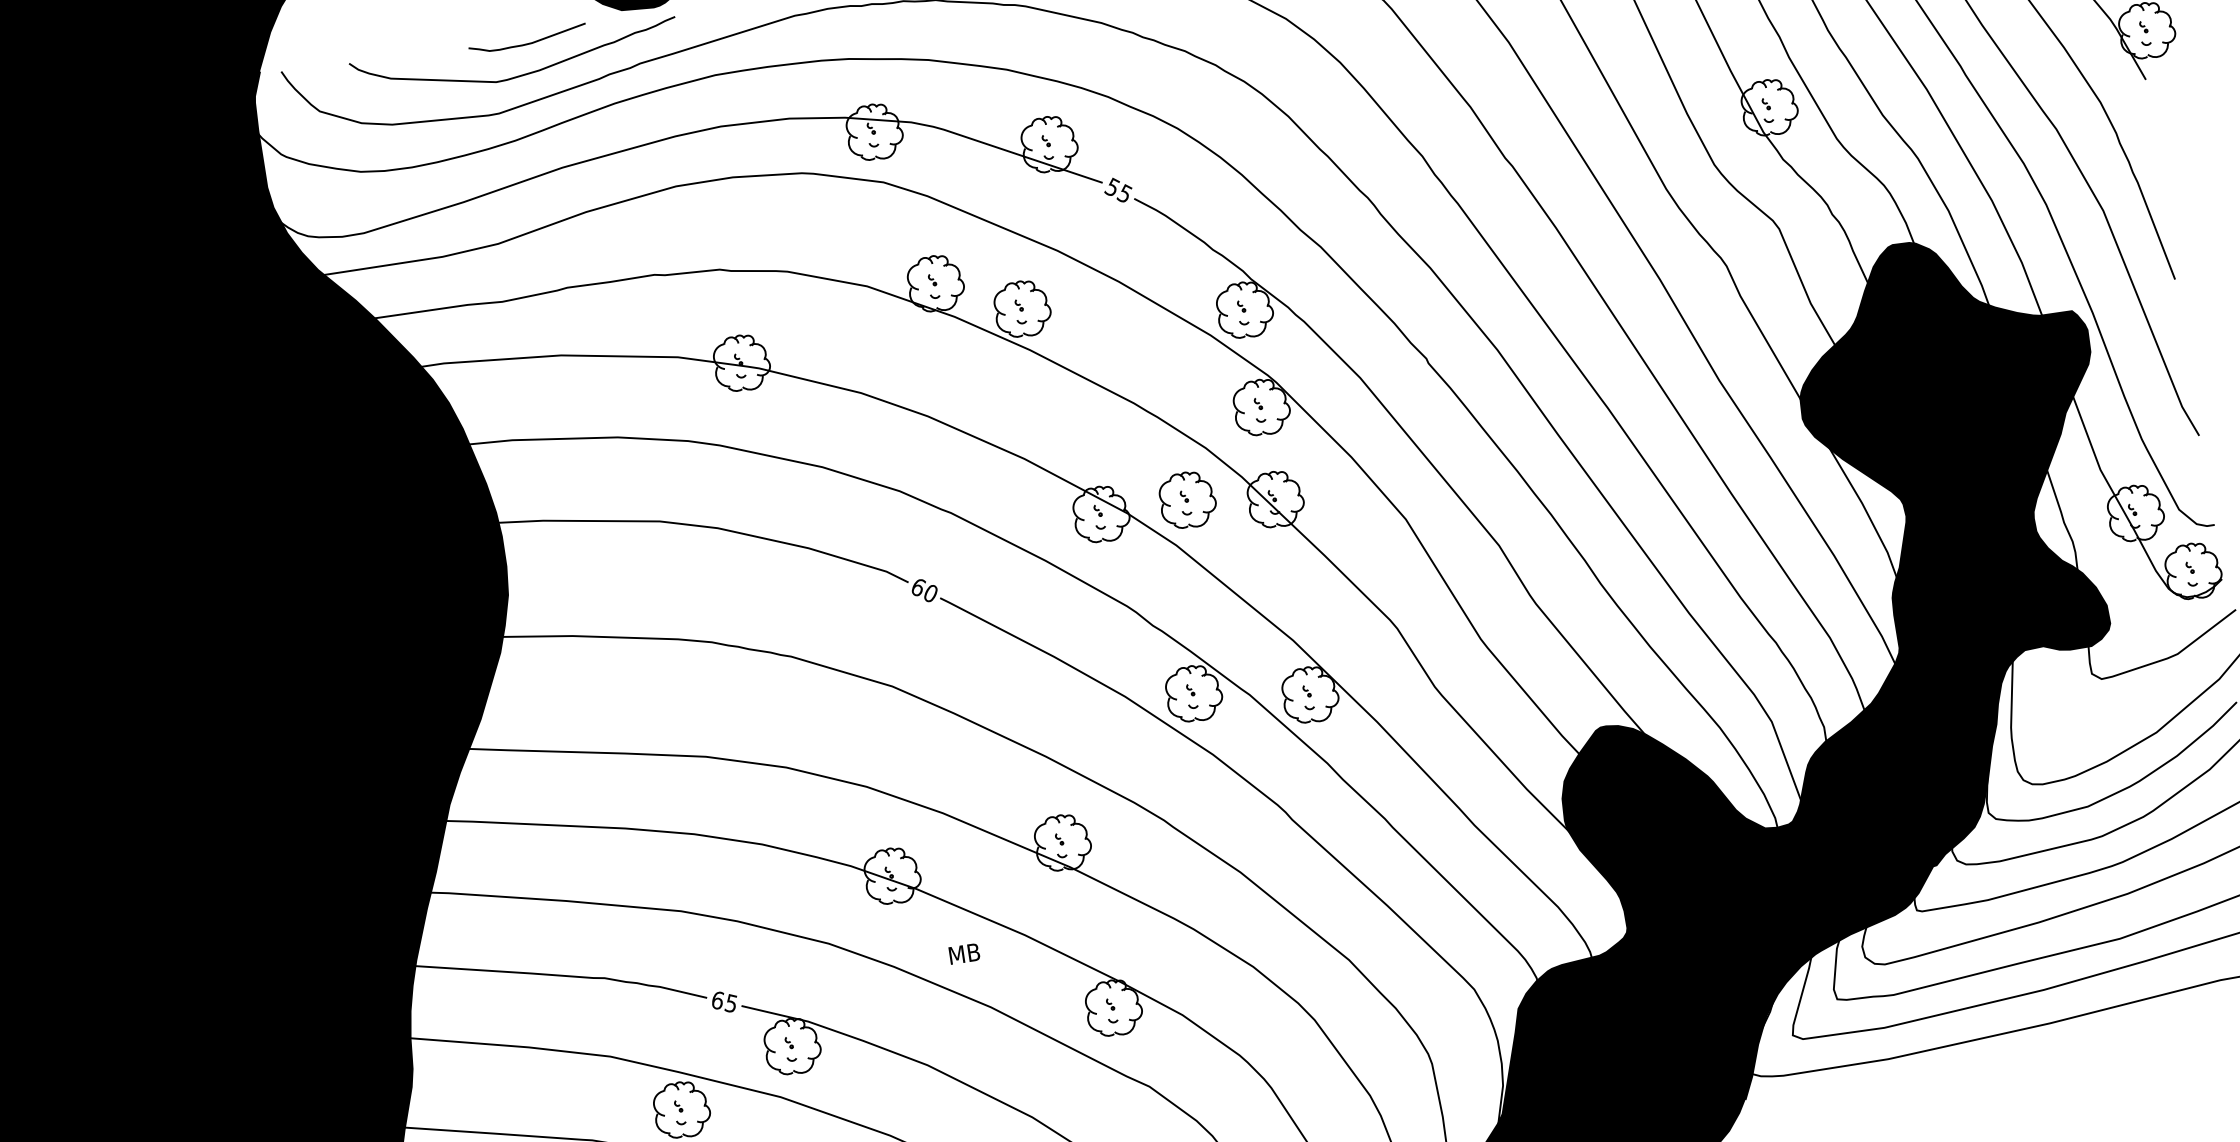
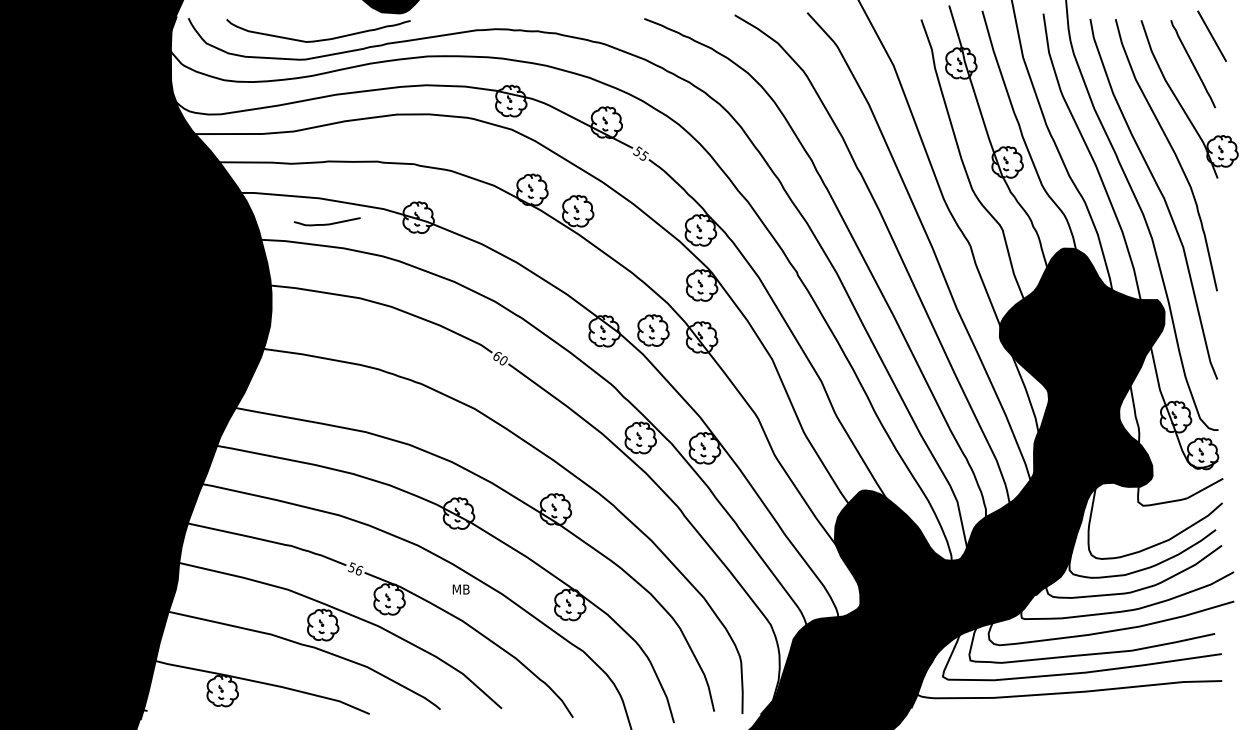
curve: (526, 42) -> (326, 223), moved
text: (963, 953) -> (460, 589), moved
text: (724, 1000) -> (355, 568), 65 -> 56

